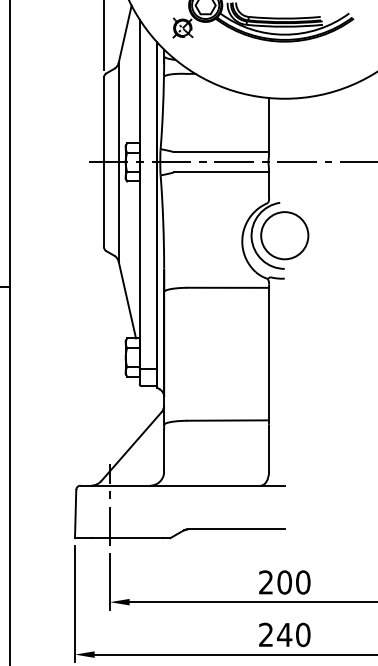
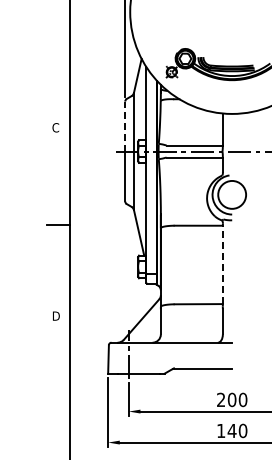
line: (104, 119) -> (125, 126), solid -> dashed
line: (268, 353) -> (222, 264), solid -> dashed
text: (266, 634) -> (221, 430), 240 -> 140

